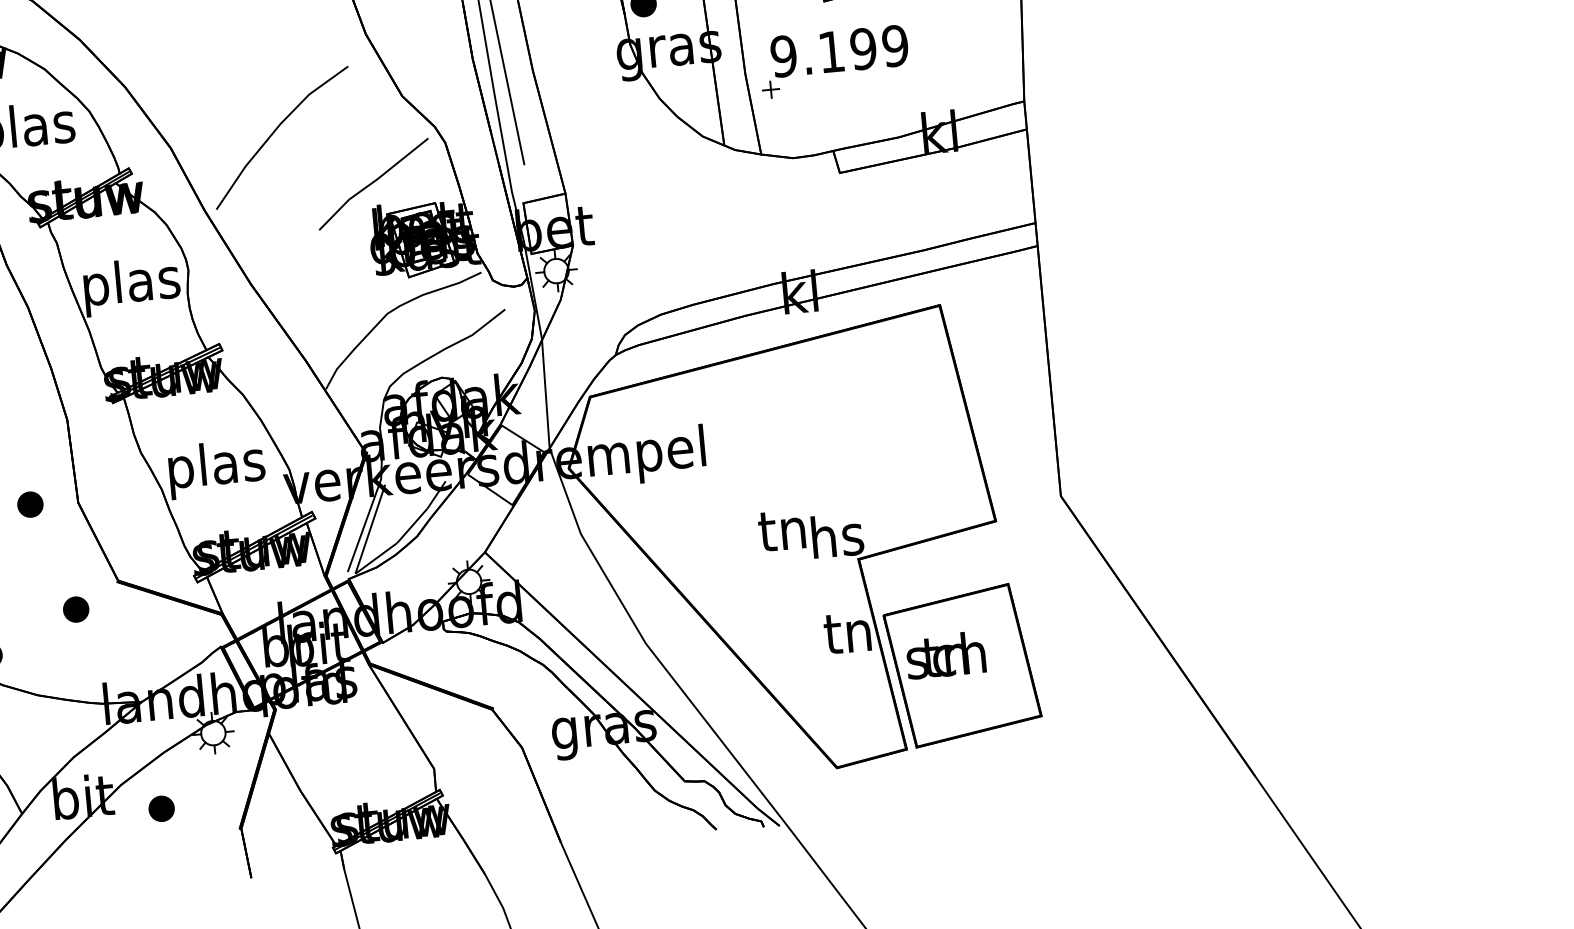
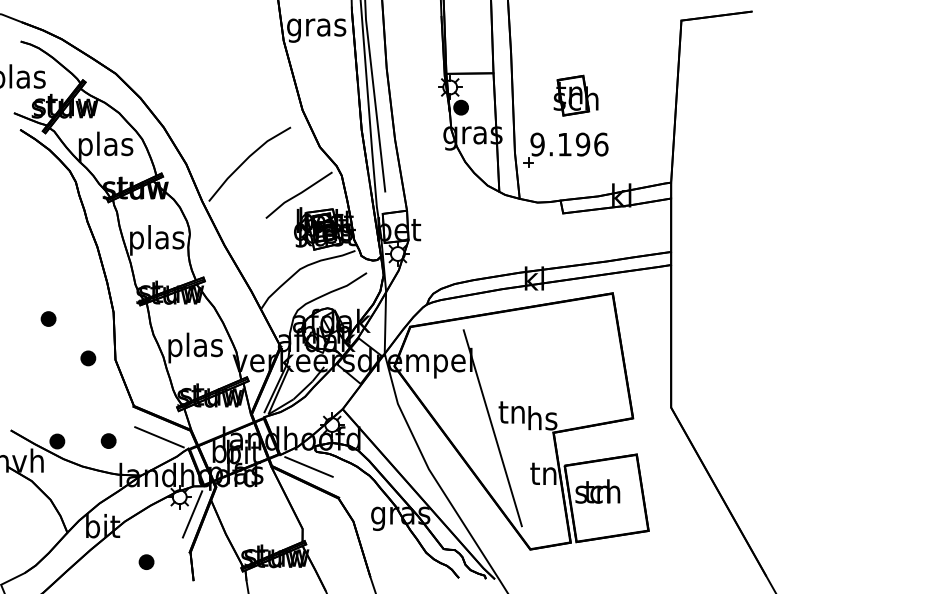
text: (895, 45) -> (601, 144), 9.199 -> 9.196
line: (750, 561) -> (492, 428), added
part: (75, 608) -> (108, 440), moved
line: (167, 630) -> (159, 436), added
line: (434, 658) -> (308, 466), added
line: (238, 761) -> (192, 514), added
part: (161, 807) -> (146, 561), moved

